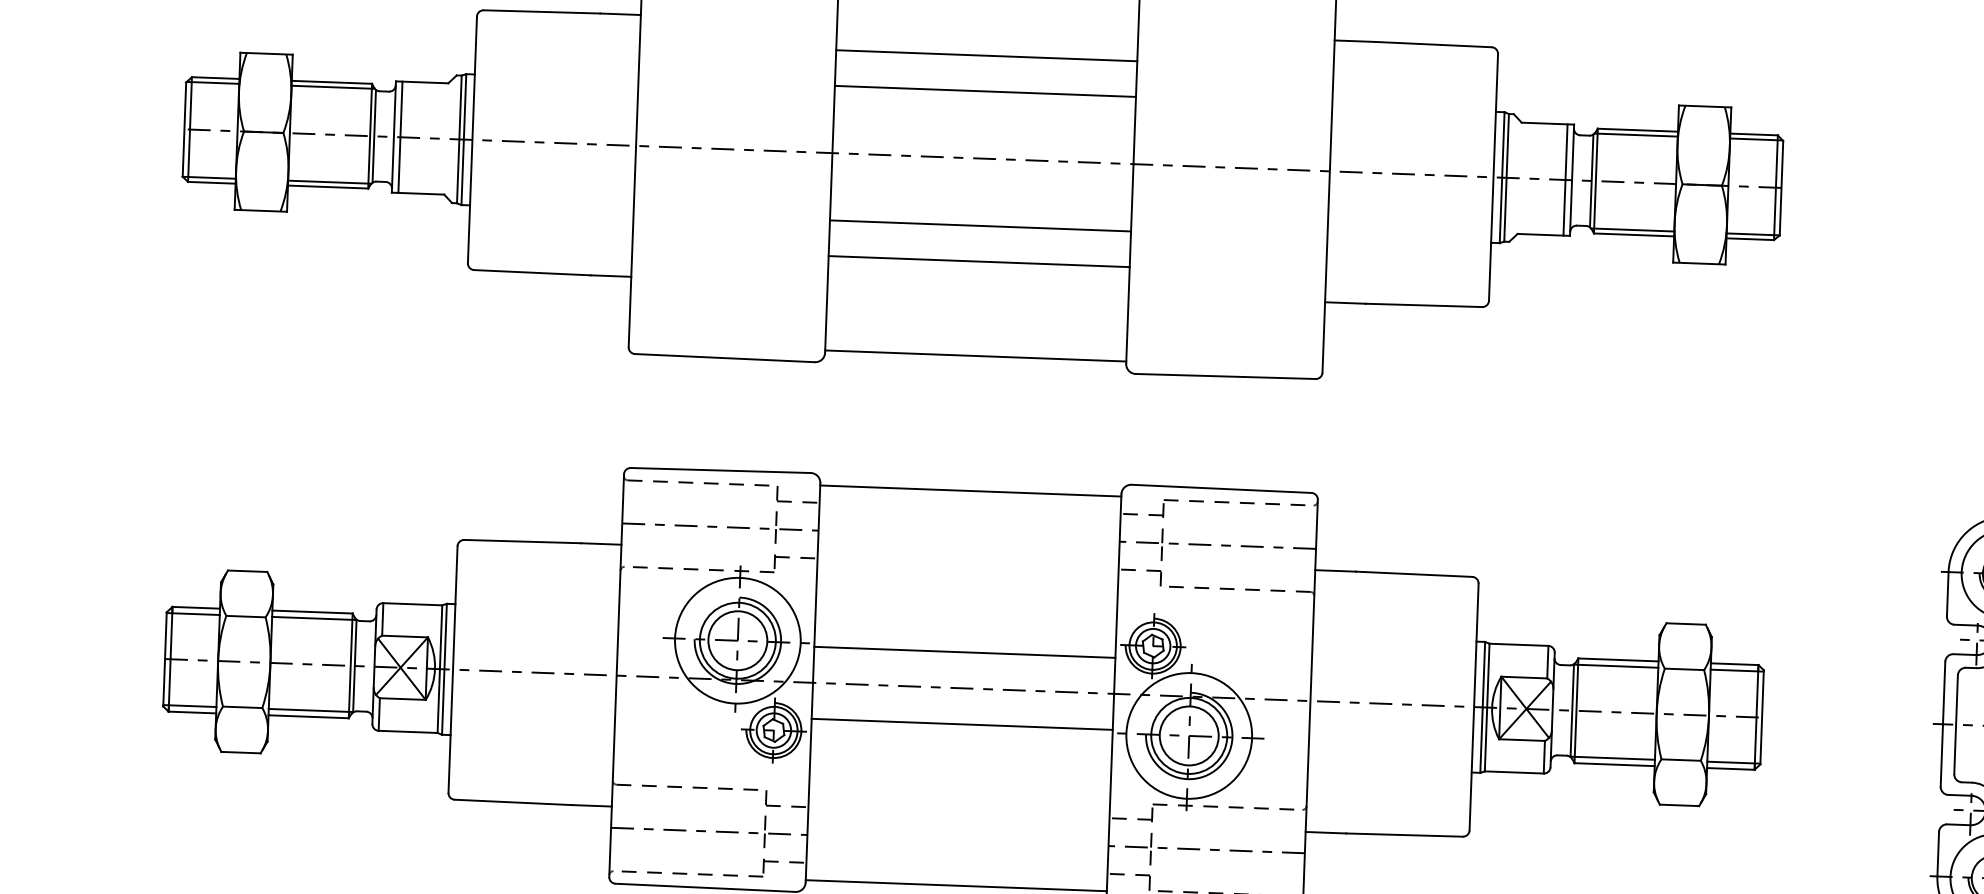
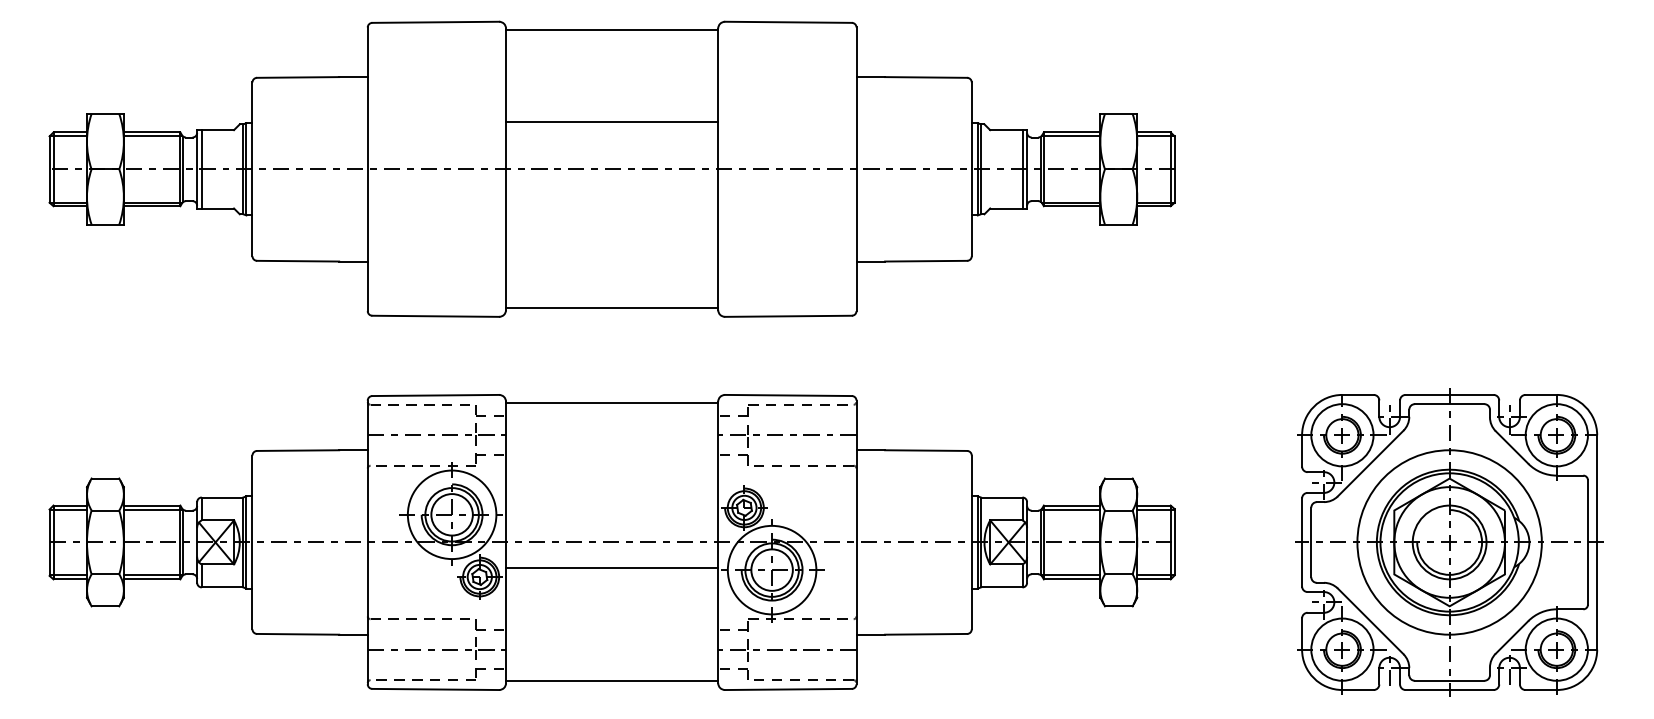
line: (987, 55) -> (612, 96), removed
line: (981, 225) -> (612, 216), removed
line: (979, 261) -> (612, 241), removed
line: (965, 652) -> (612, 517), removed

